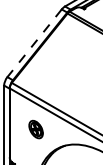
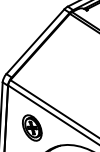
line: (34, 43) -> (35, 41), dashed -> solid
part: (35, 129) -> (31, 127), size x1.43

